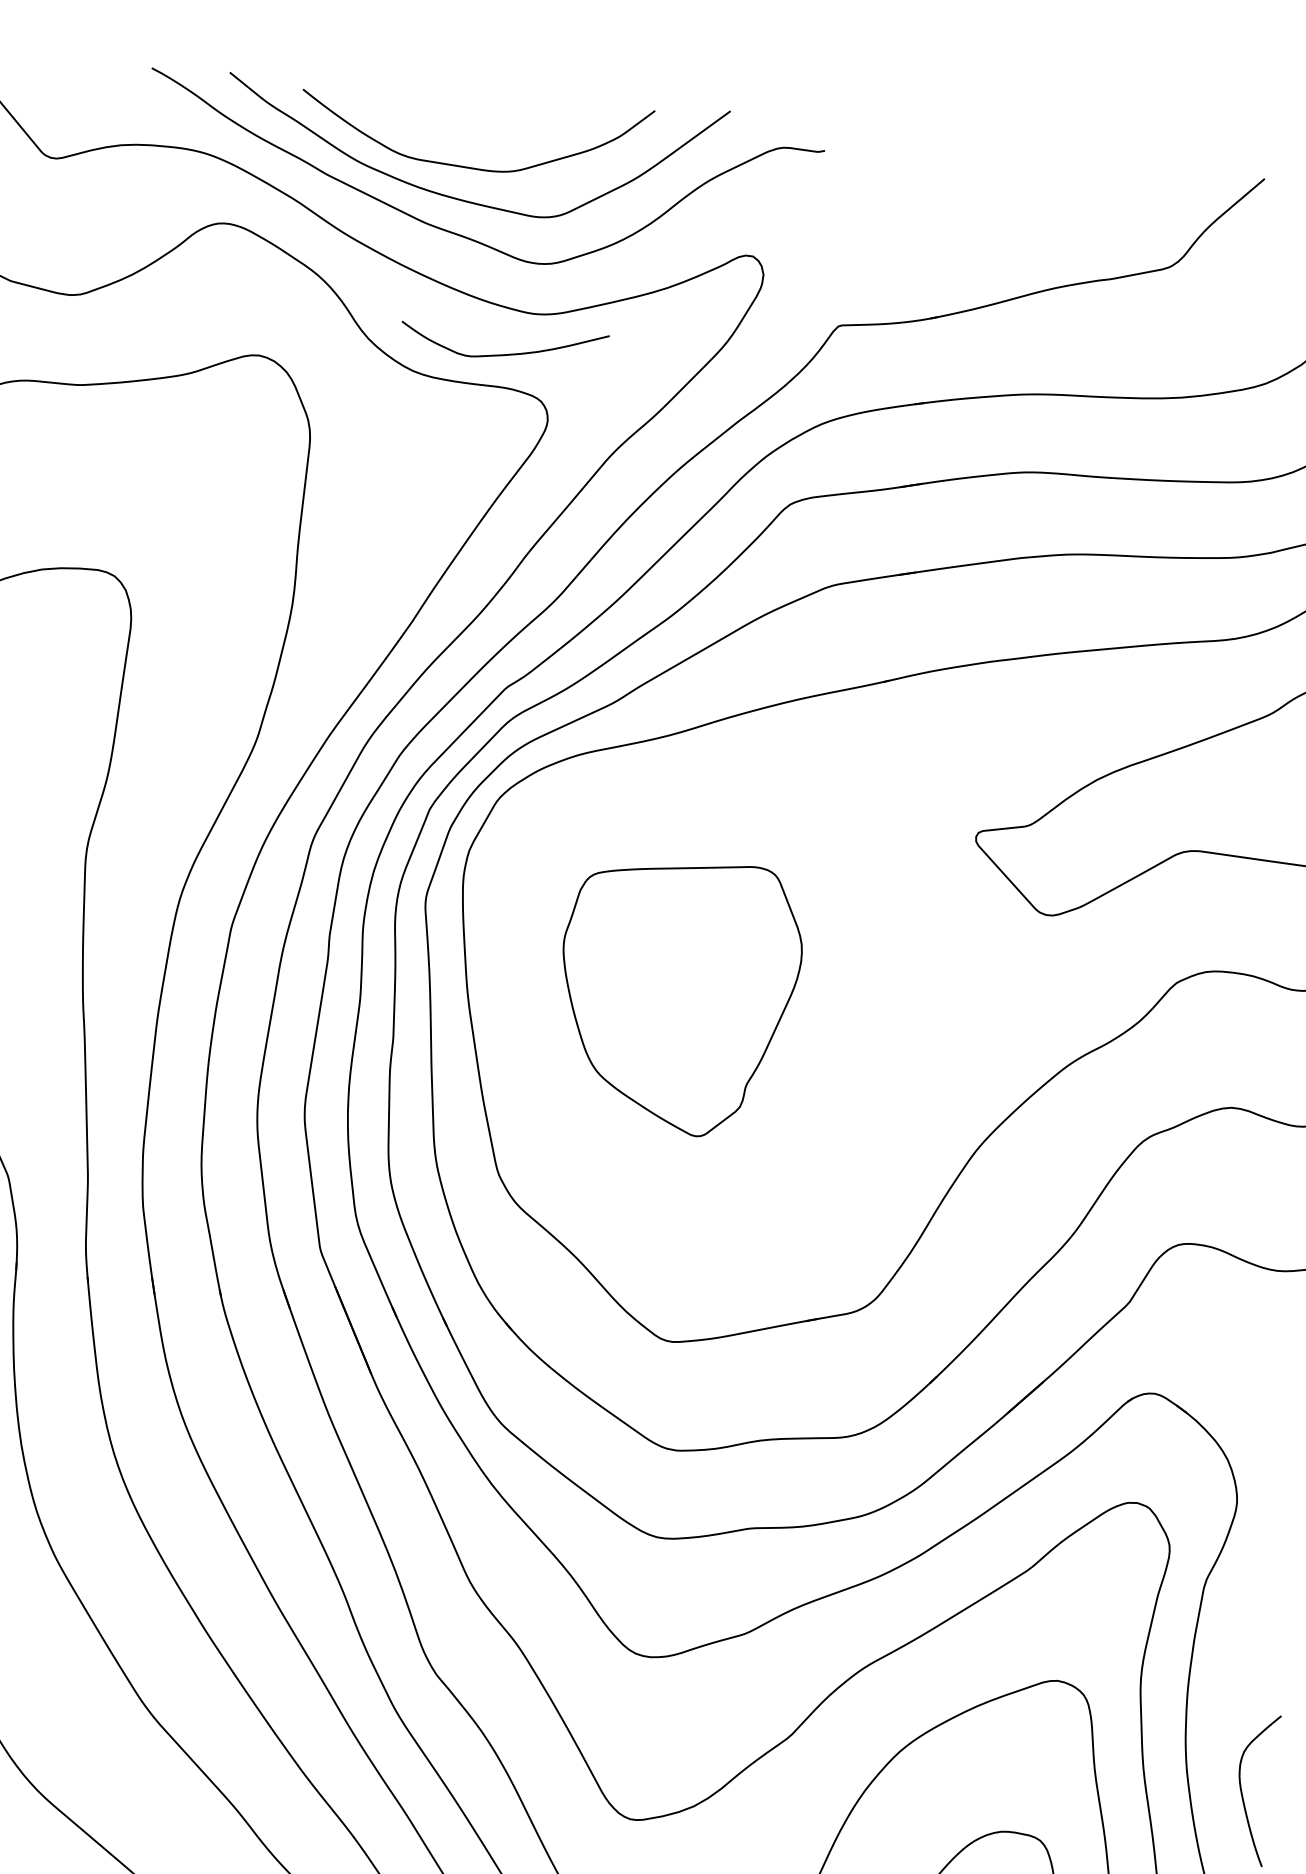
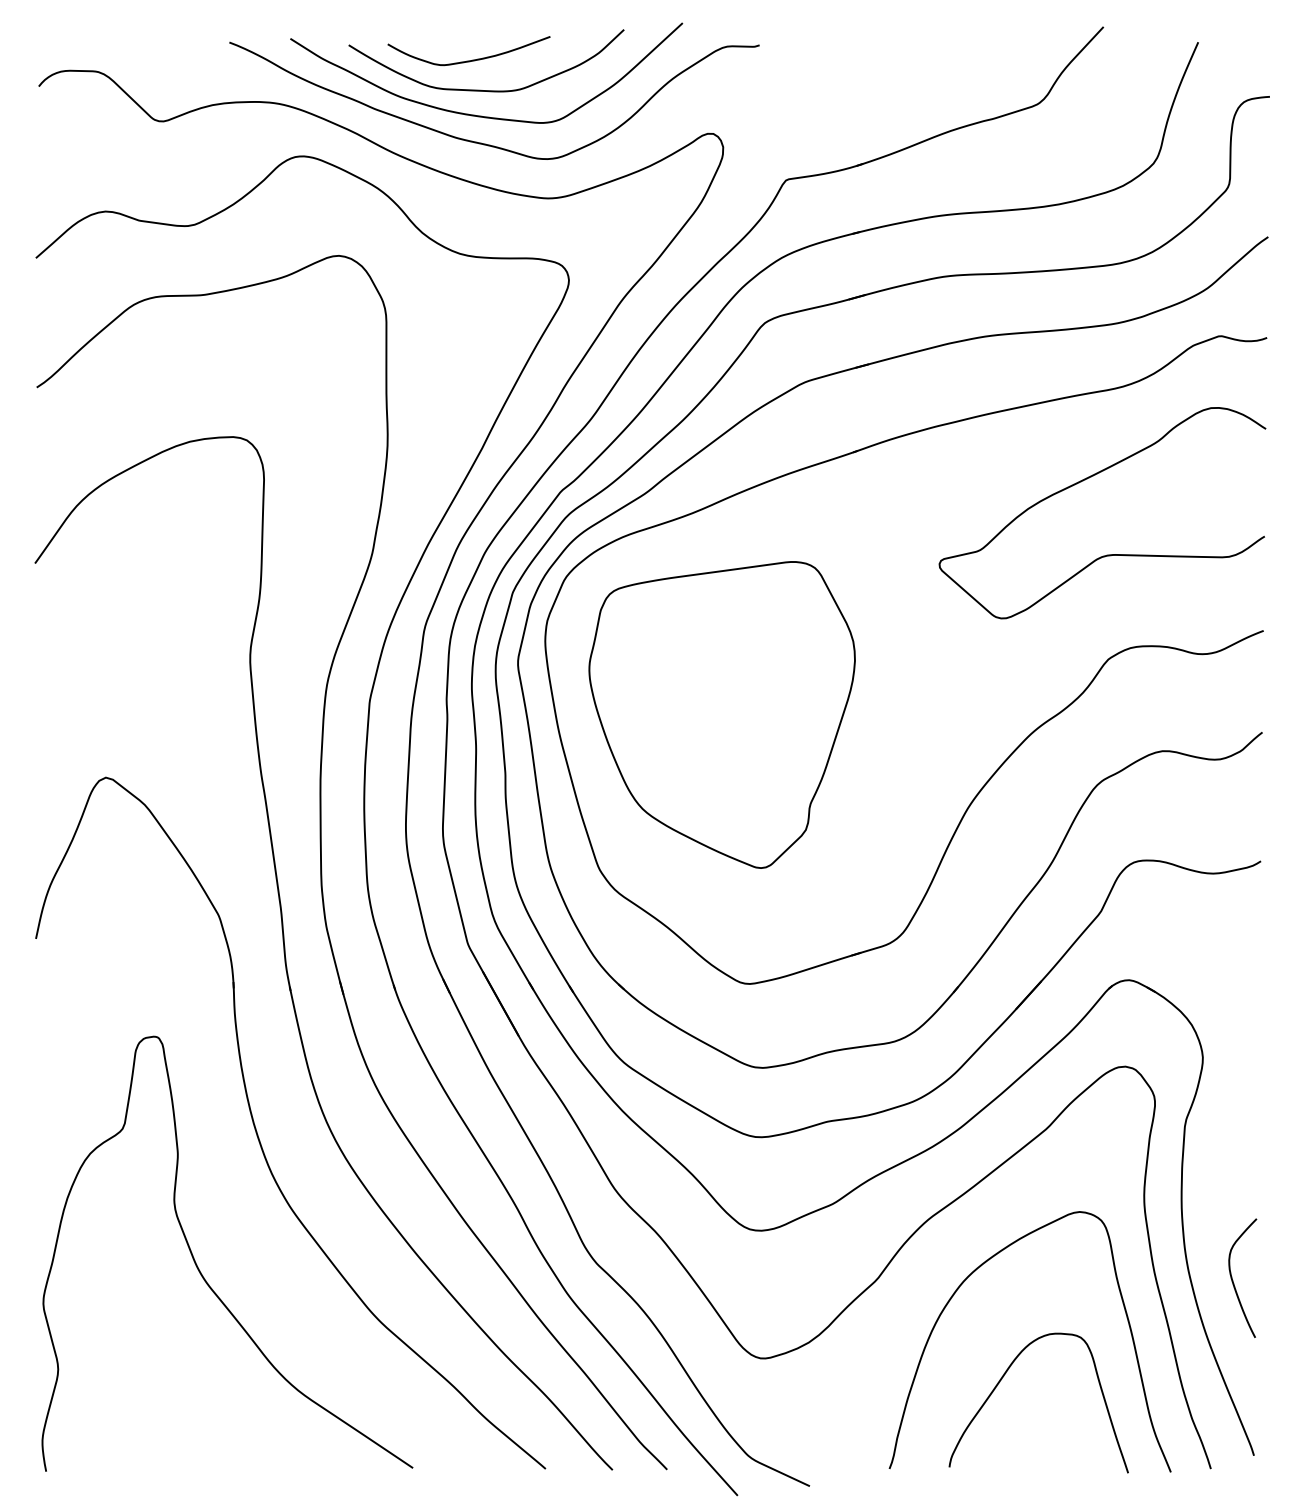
curve: (507, 353) -> (472, 59), moved
part: (676, 995) -> (721, 714), size x1.43

